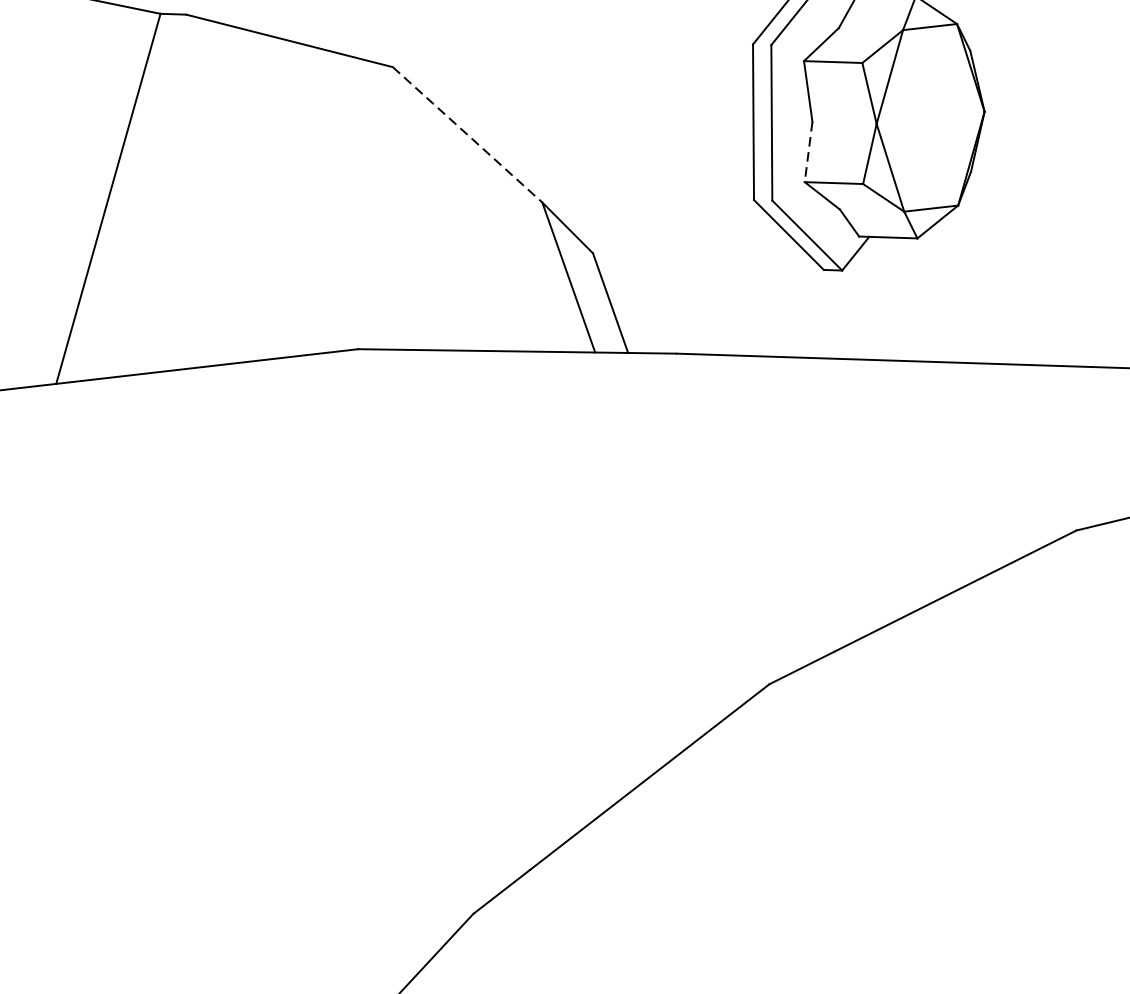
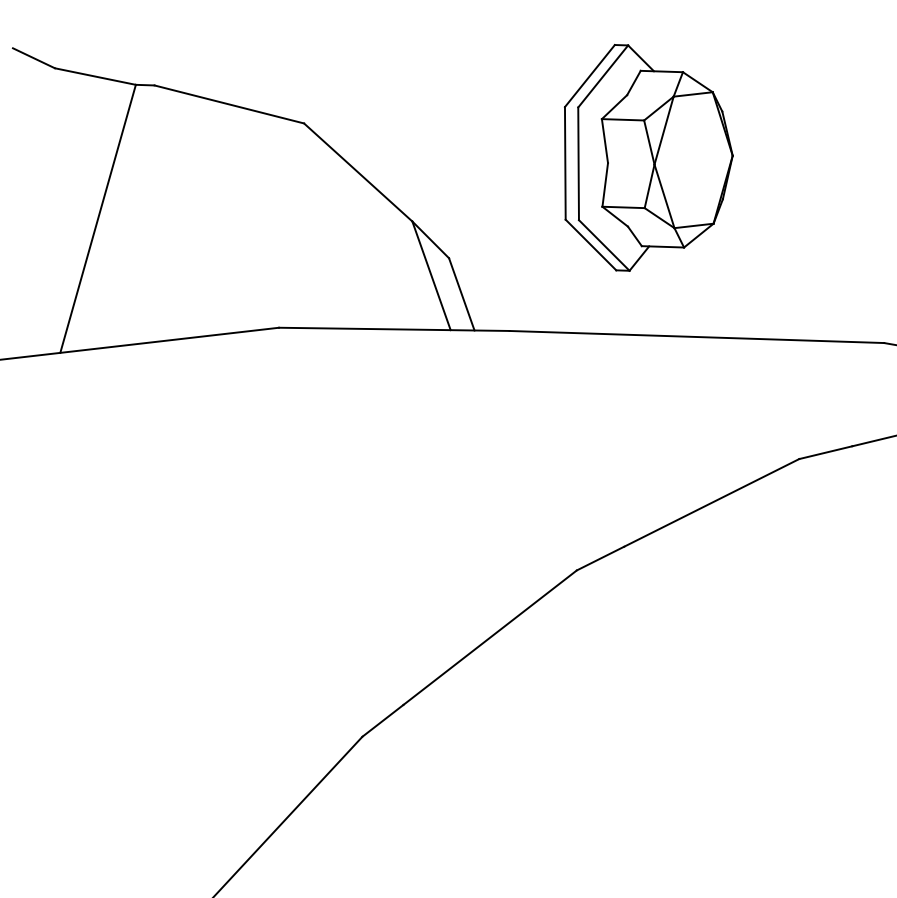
line: (467, 134) -> (358, 172), dashed -> solid
line: (808, 151) -> (605, 184), dashed -> solid

